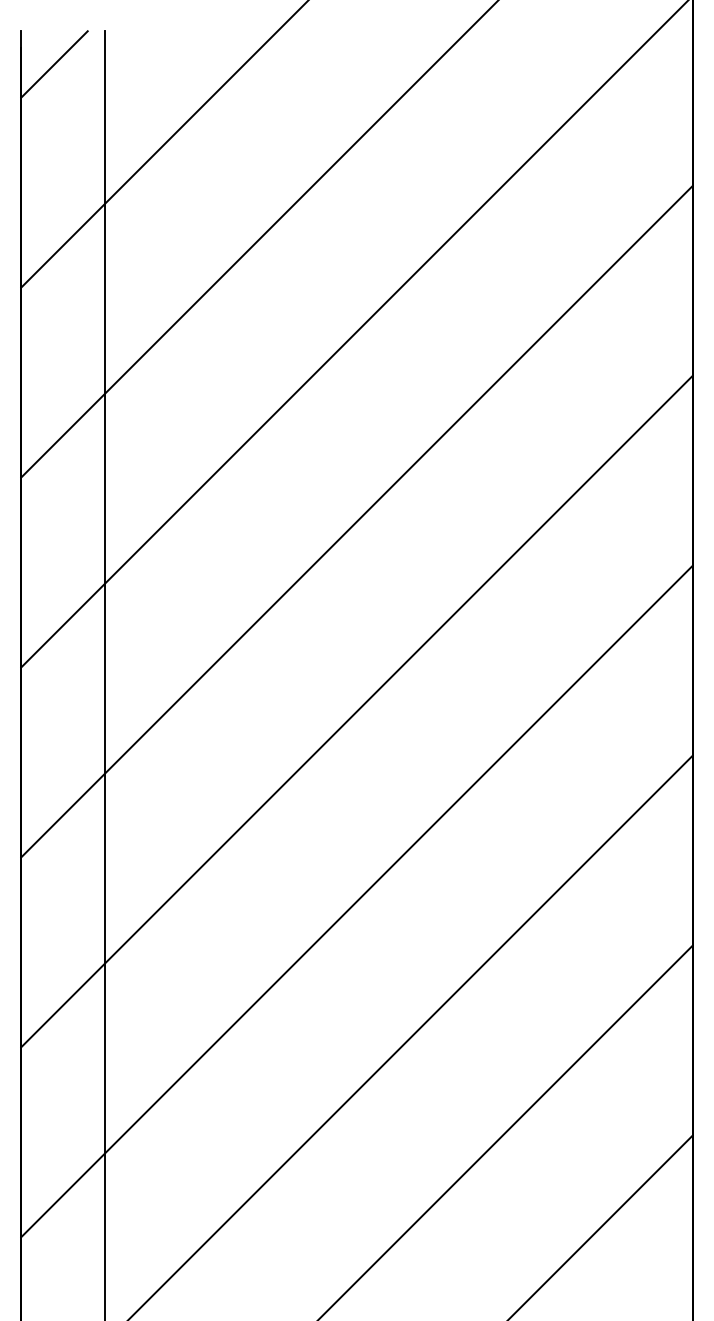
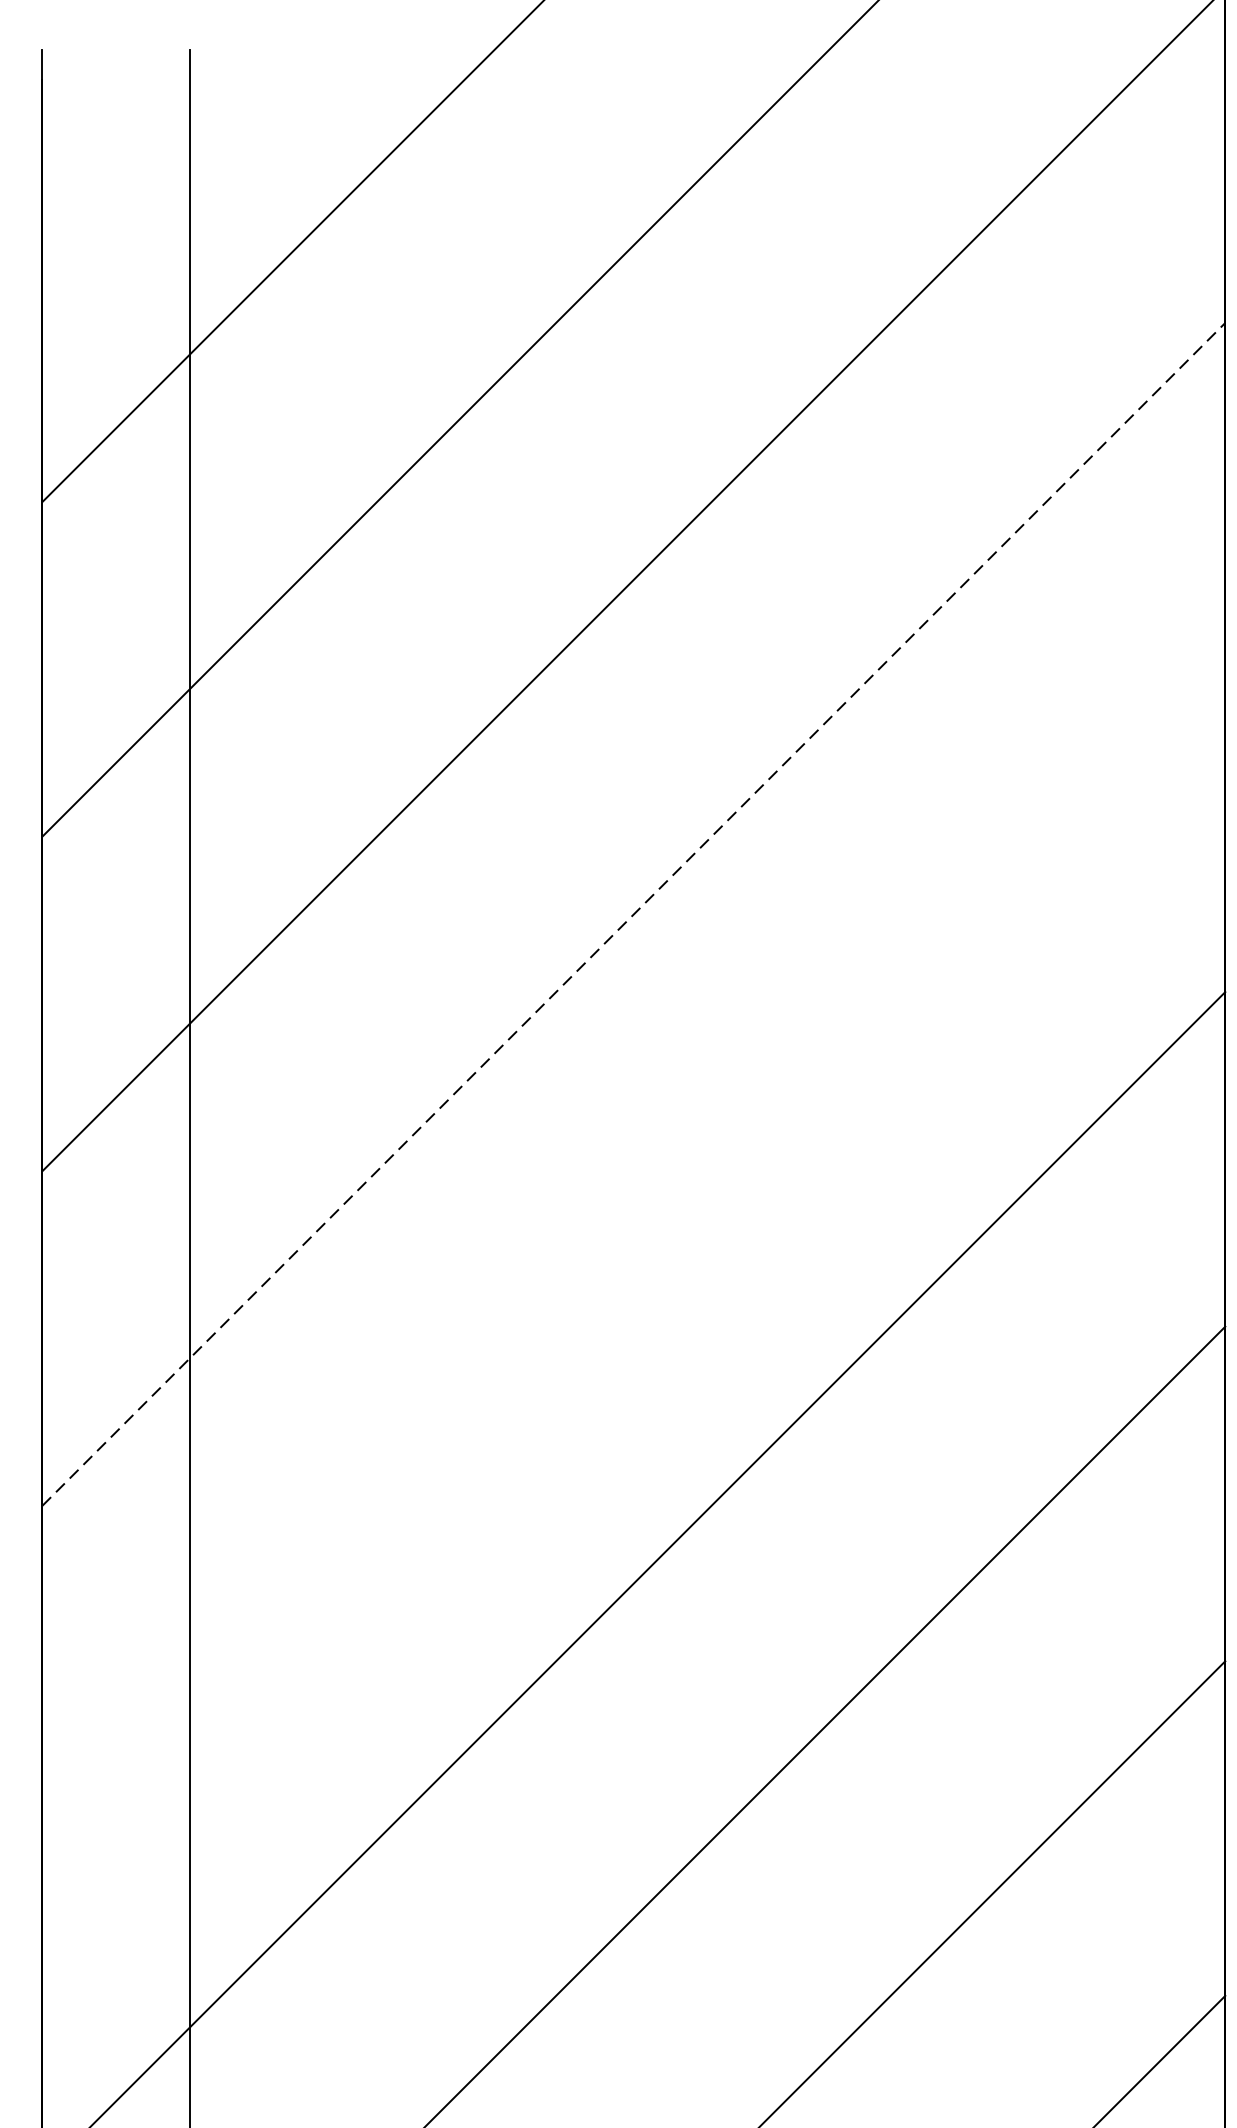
line: (54, 64) -> (100, 109), removed
line: (356, 521) -> (632, 914), solid -> dashed
line: (356, 711) -> (632, 1248), removed

